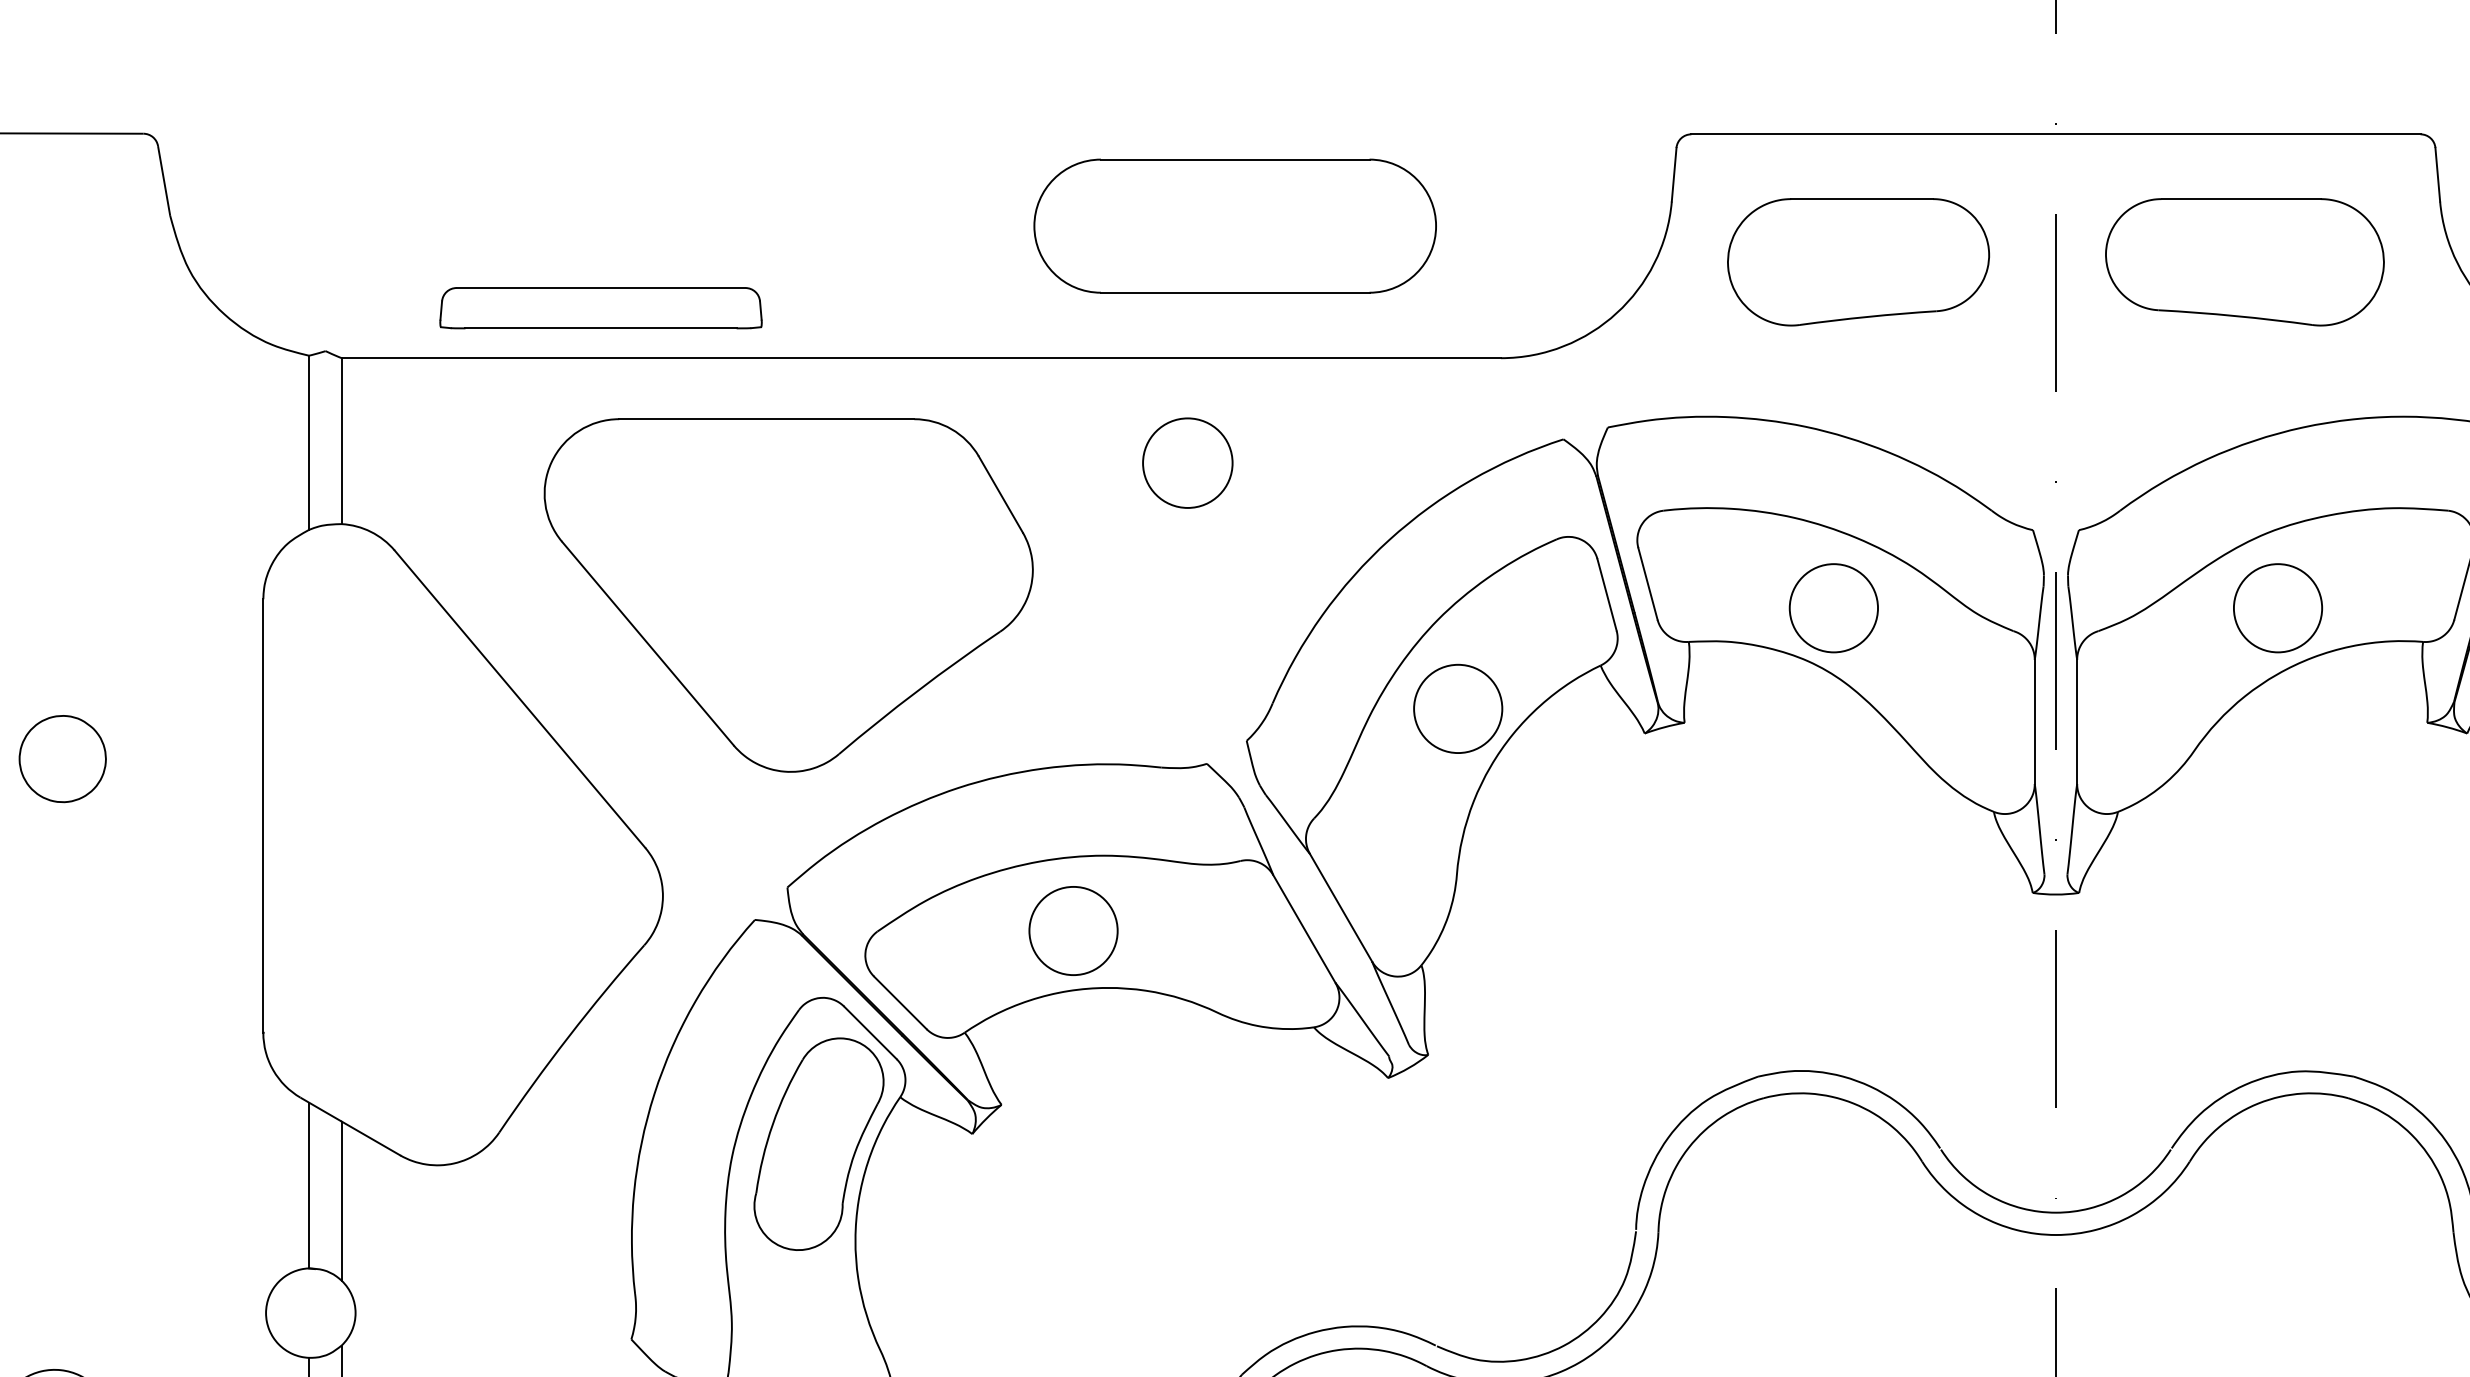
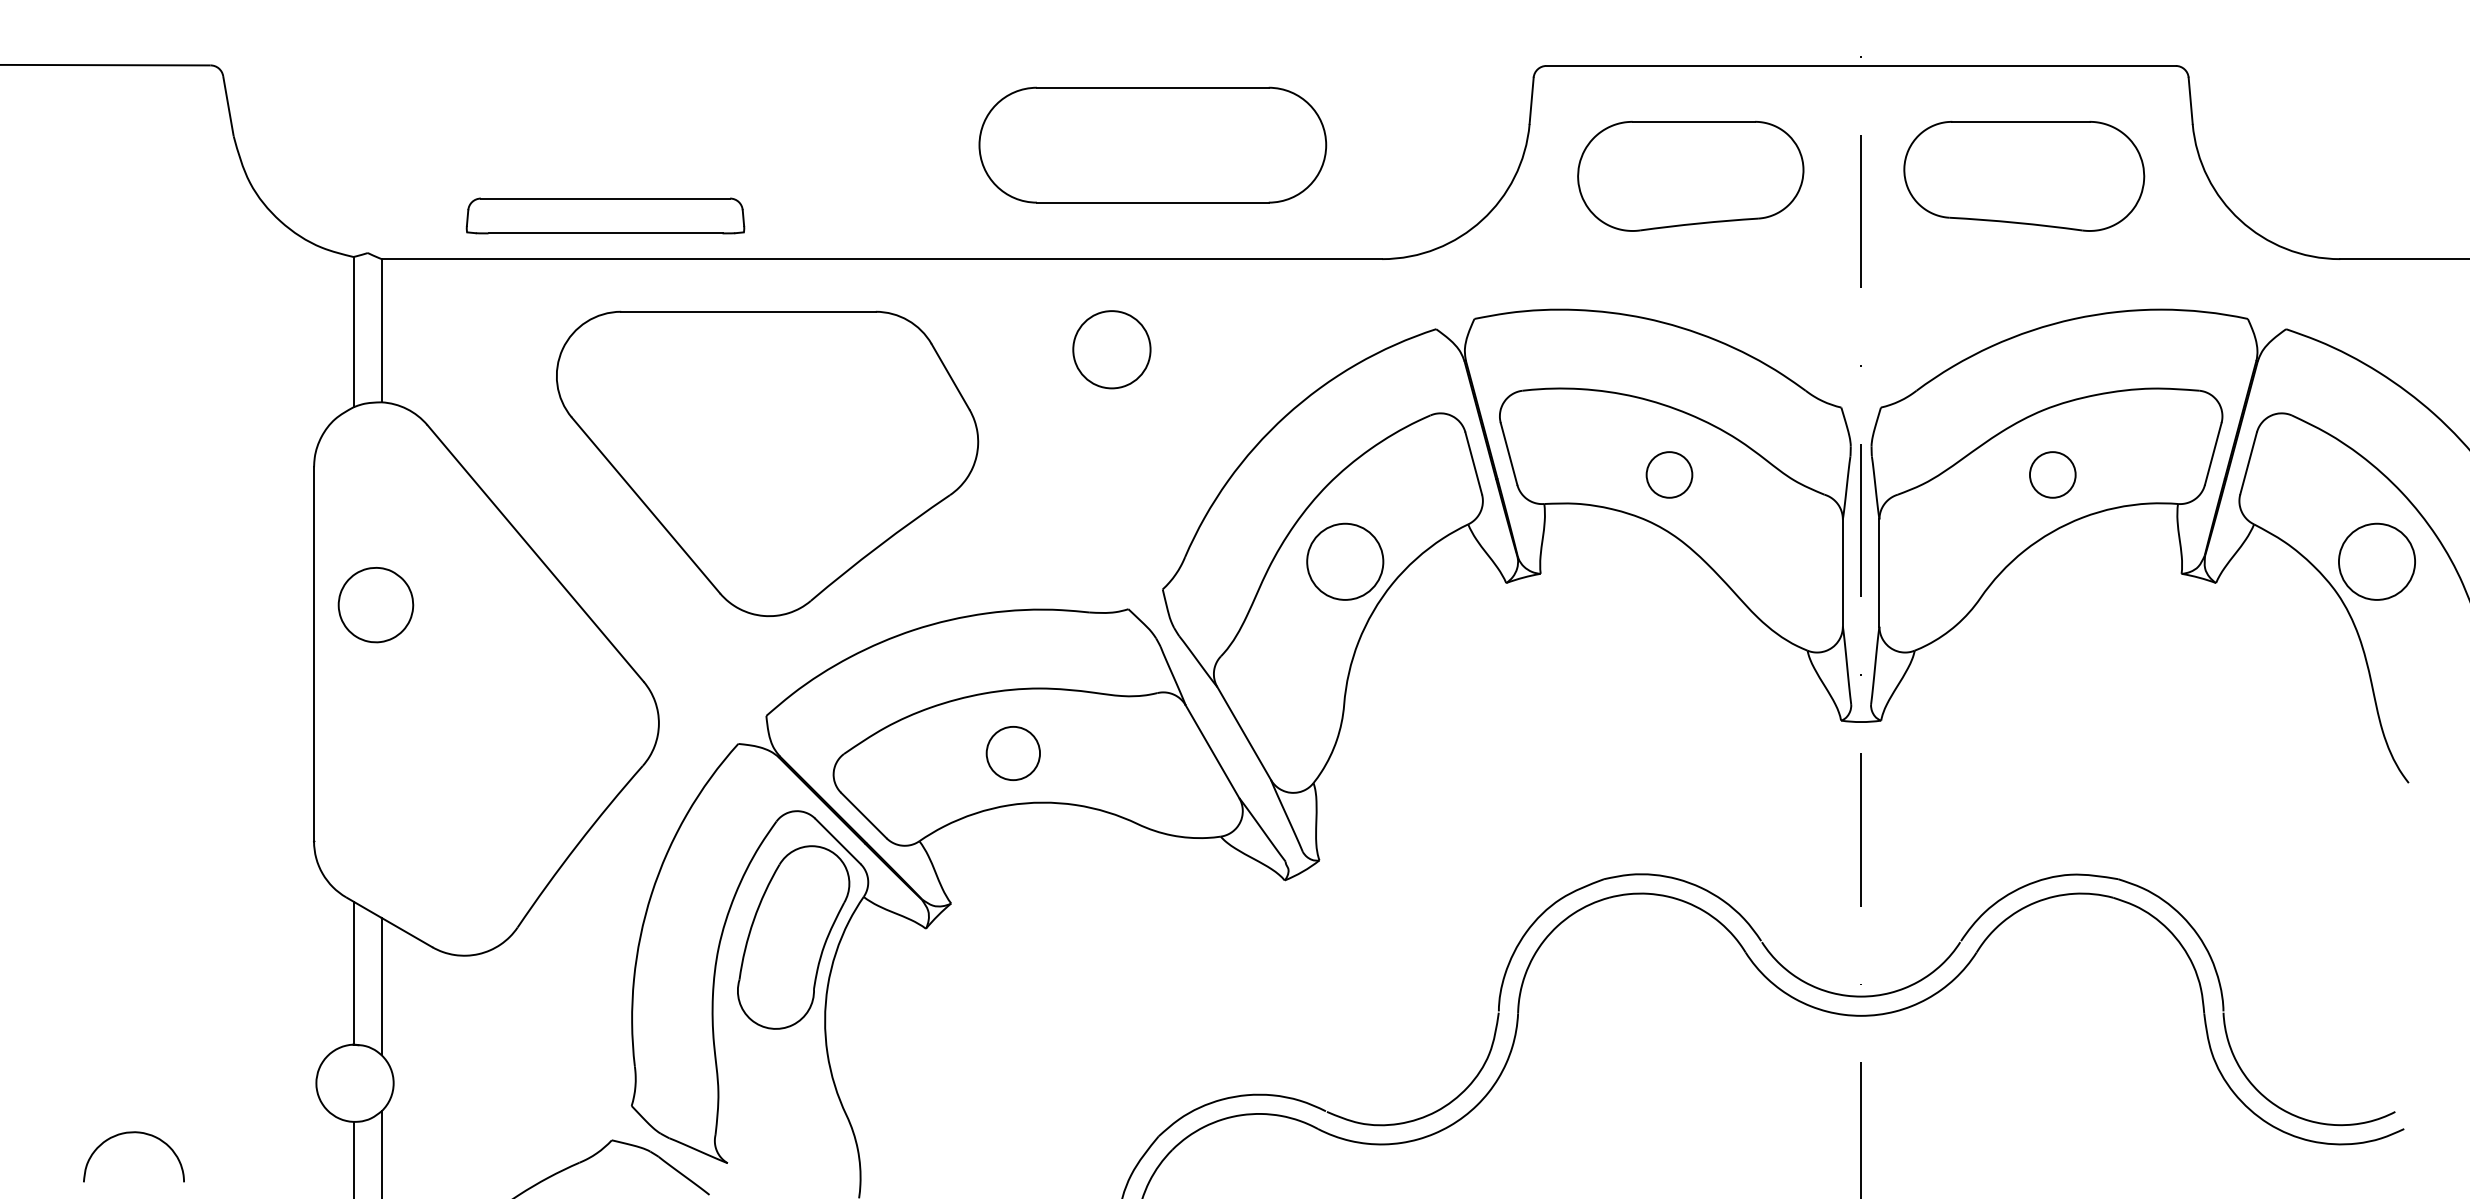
circle: (1833, 607) -> (1669, 474), size x0.6
circle: (2277, 607) -> (2052, 474), size x0.6
part: (62, 759) -> (375, 605), moved
circle: (1073, 931) -> (1013, 753), size x0.7

